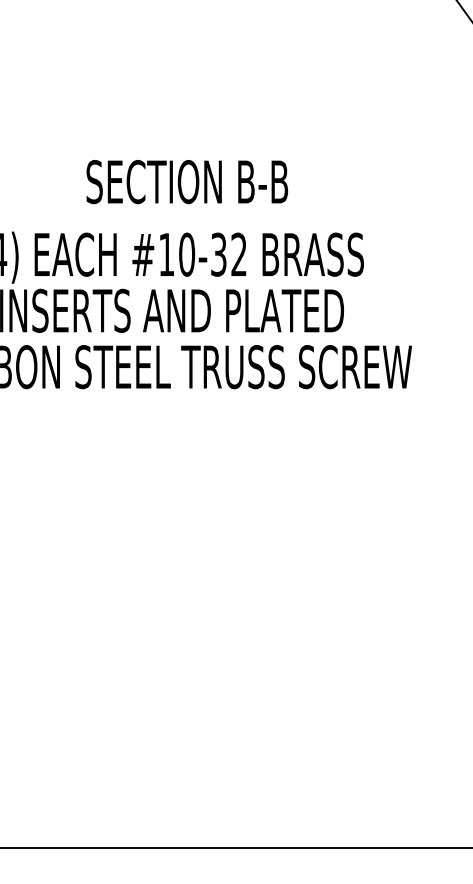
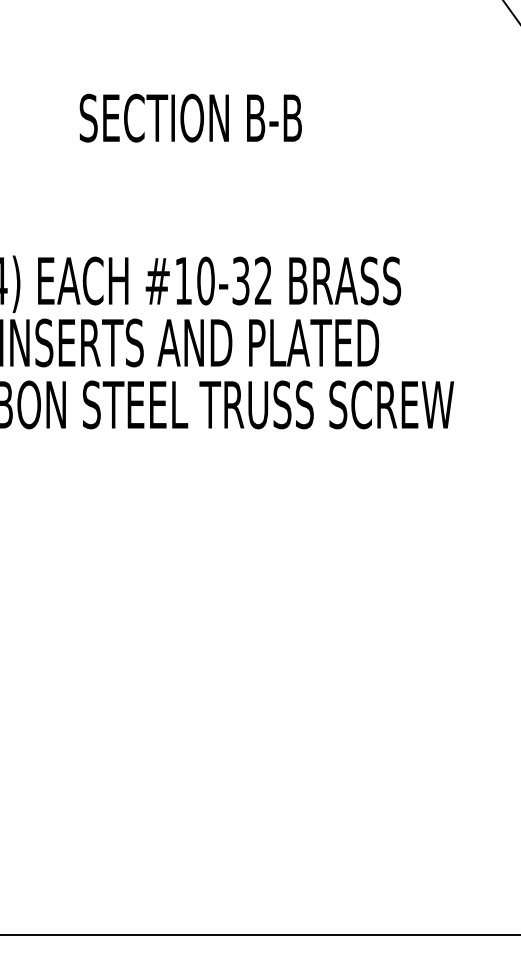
text: (187, 182) -> (191, 118), moved

